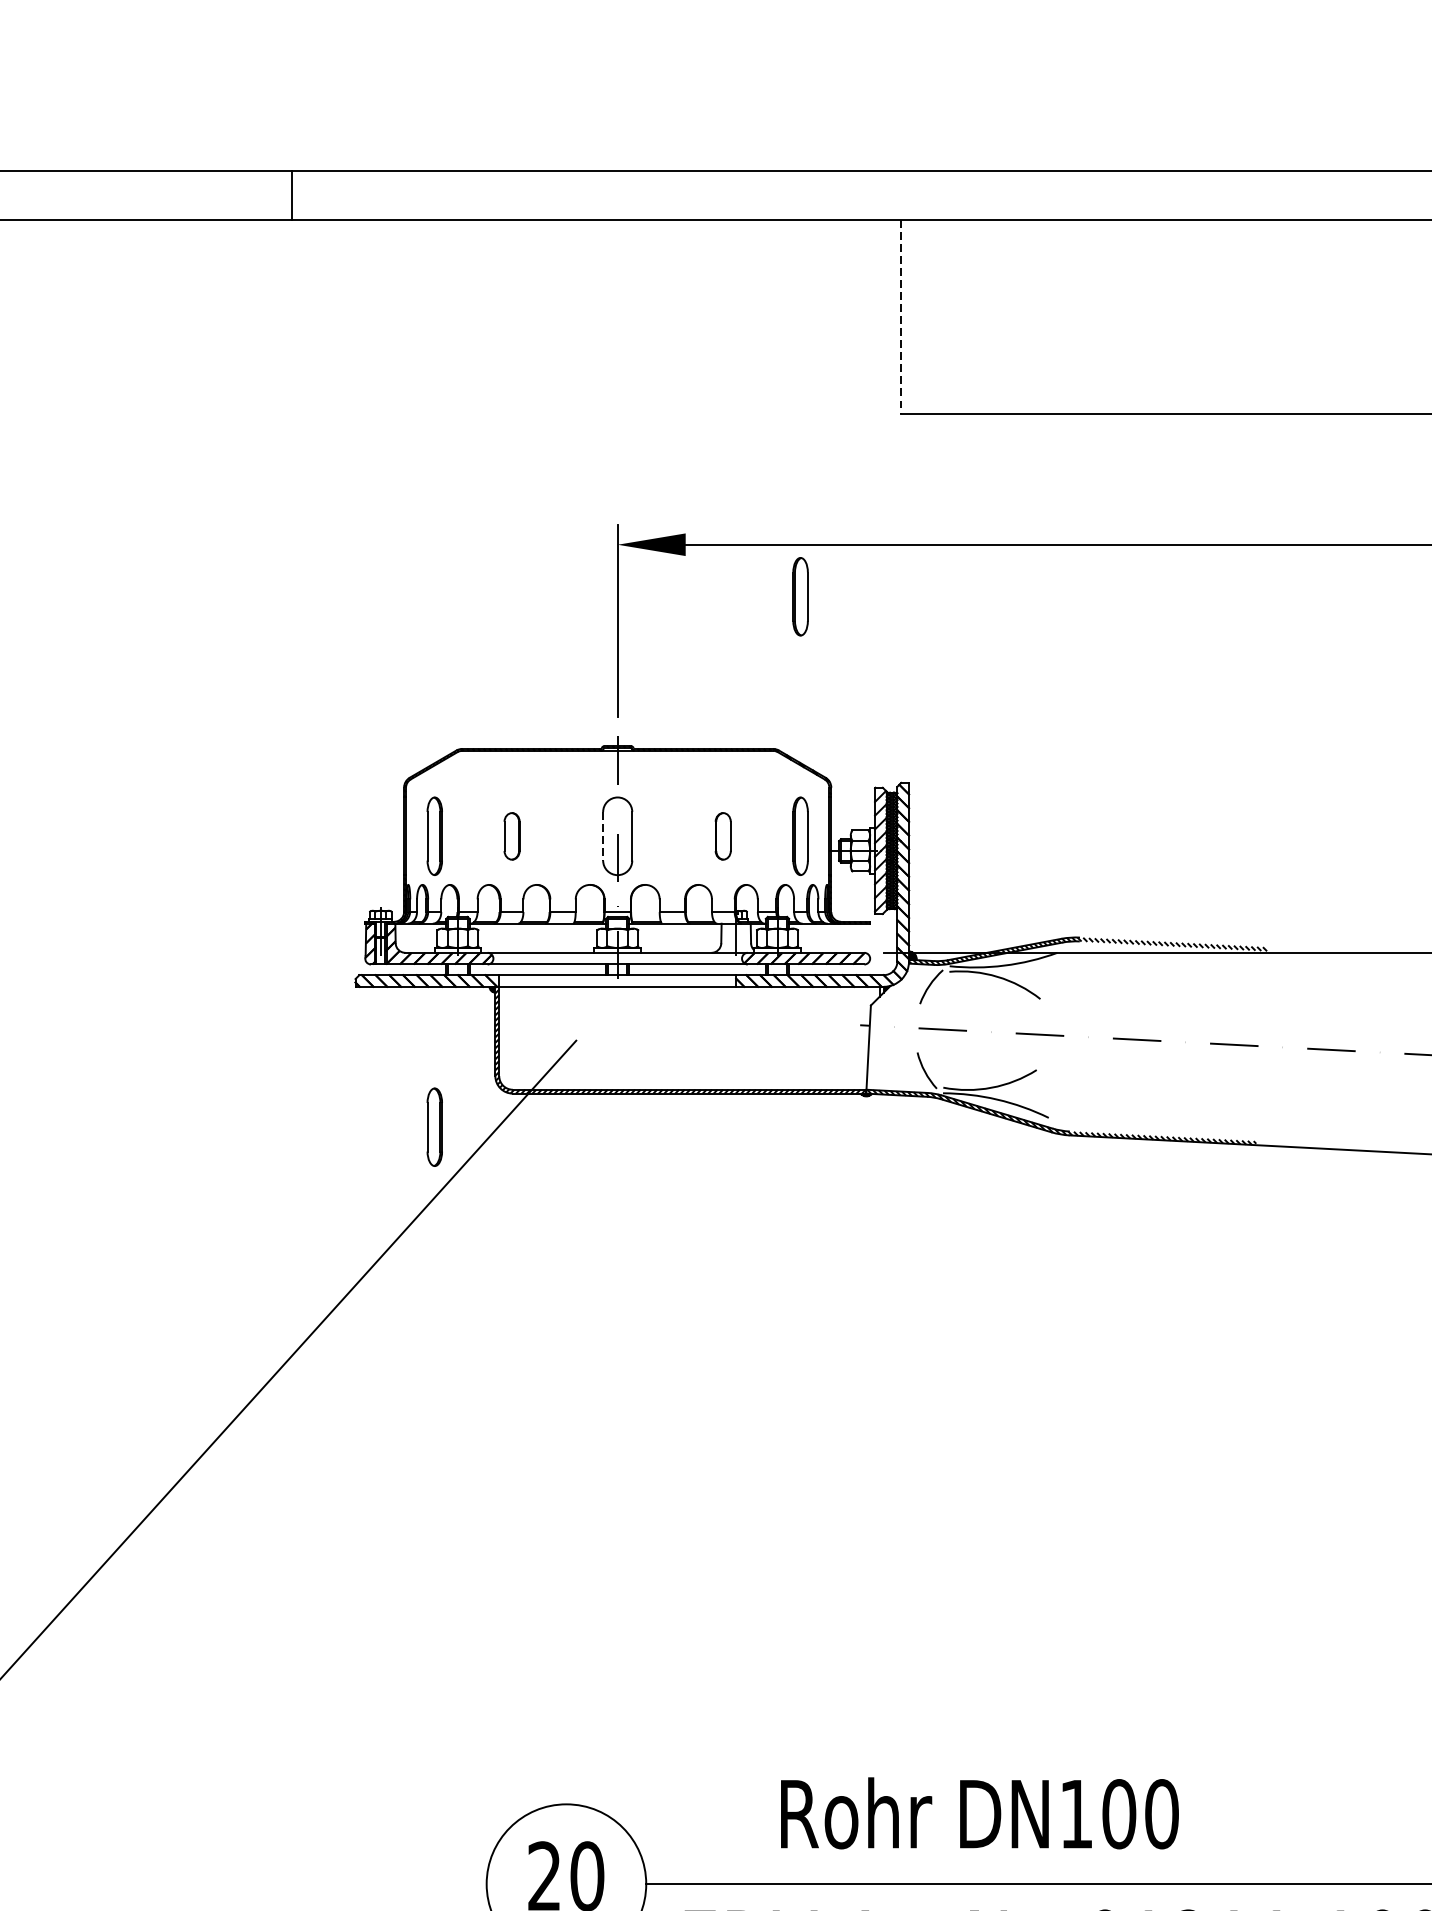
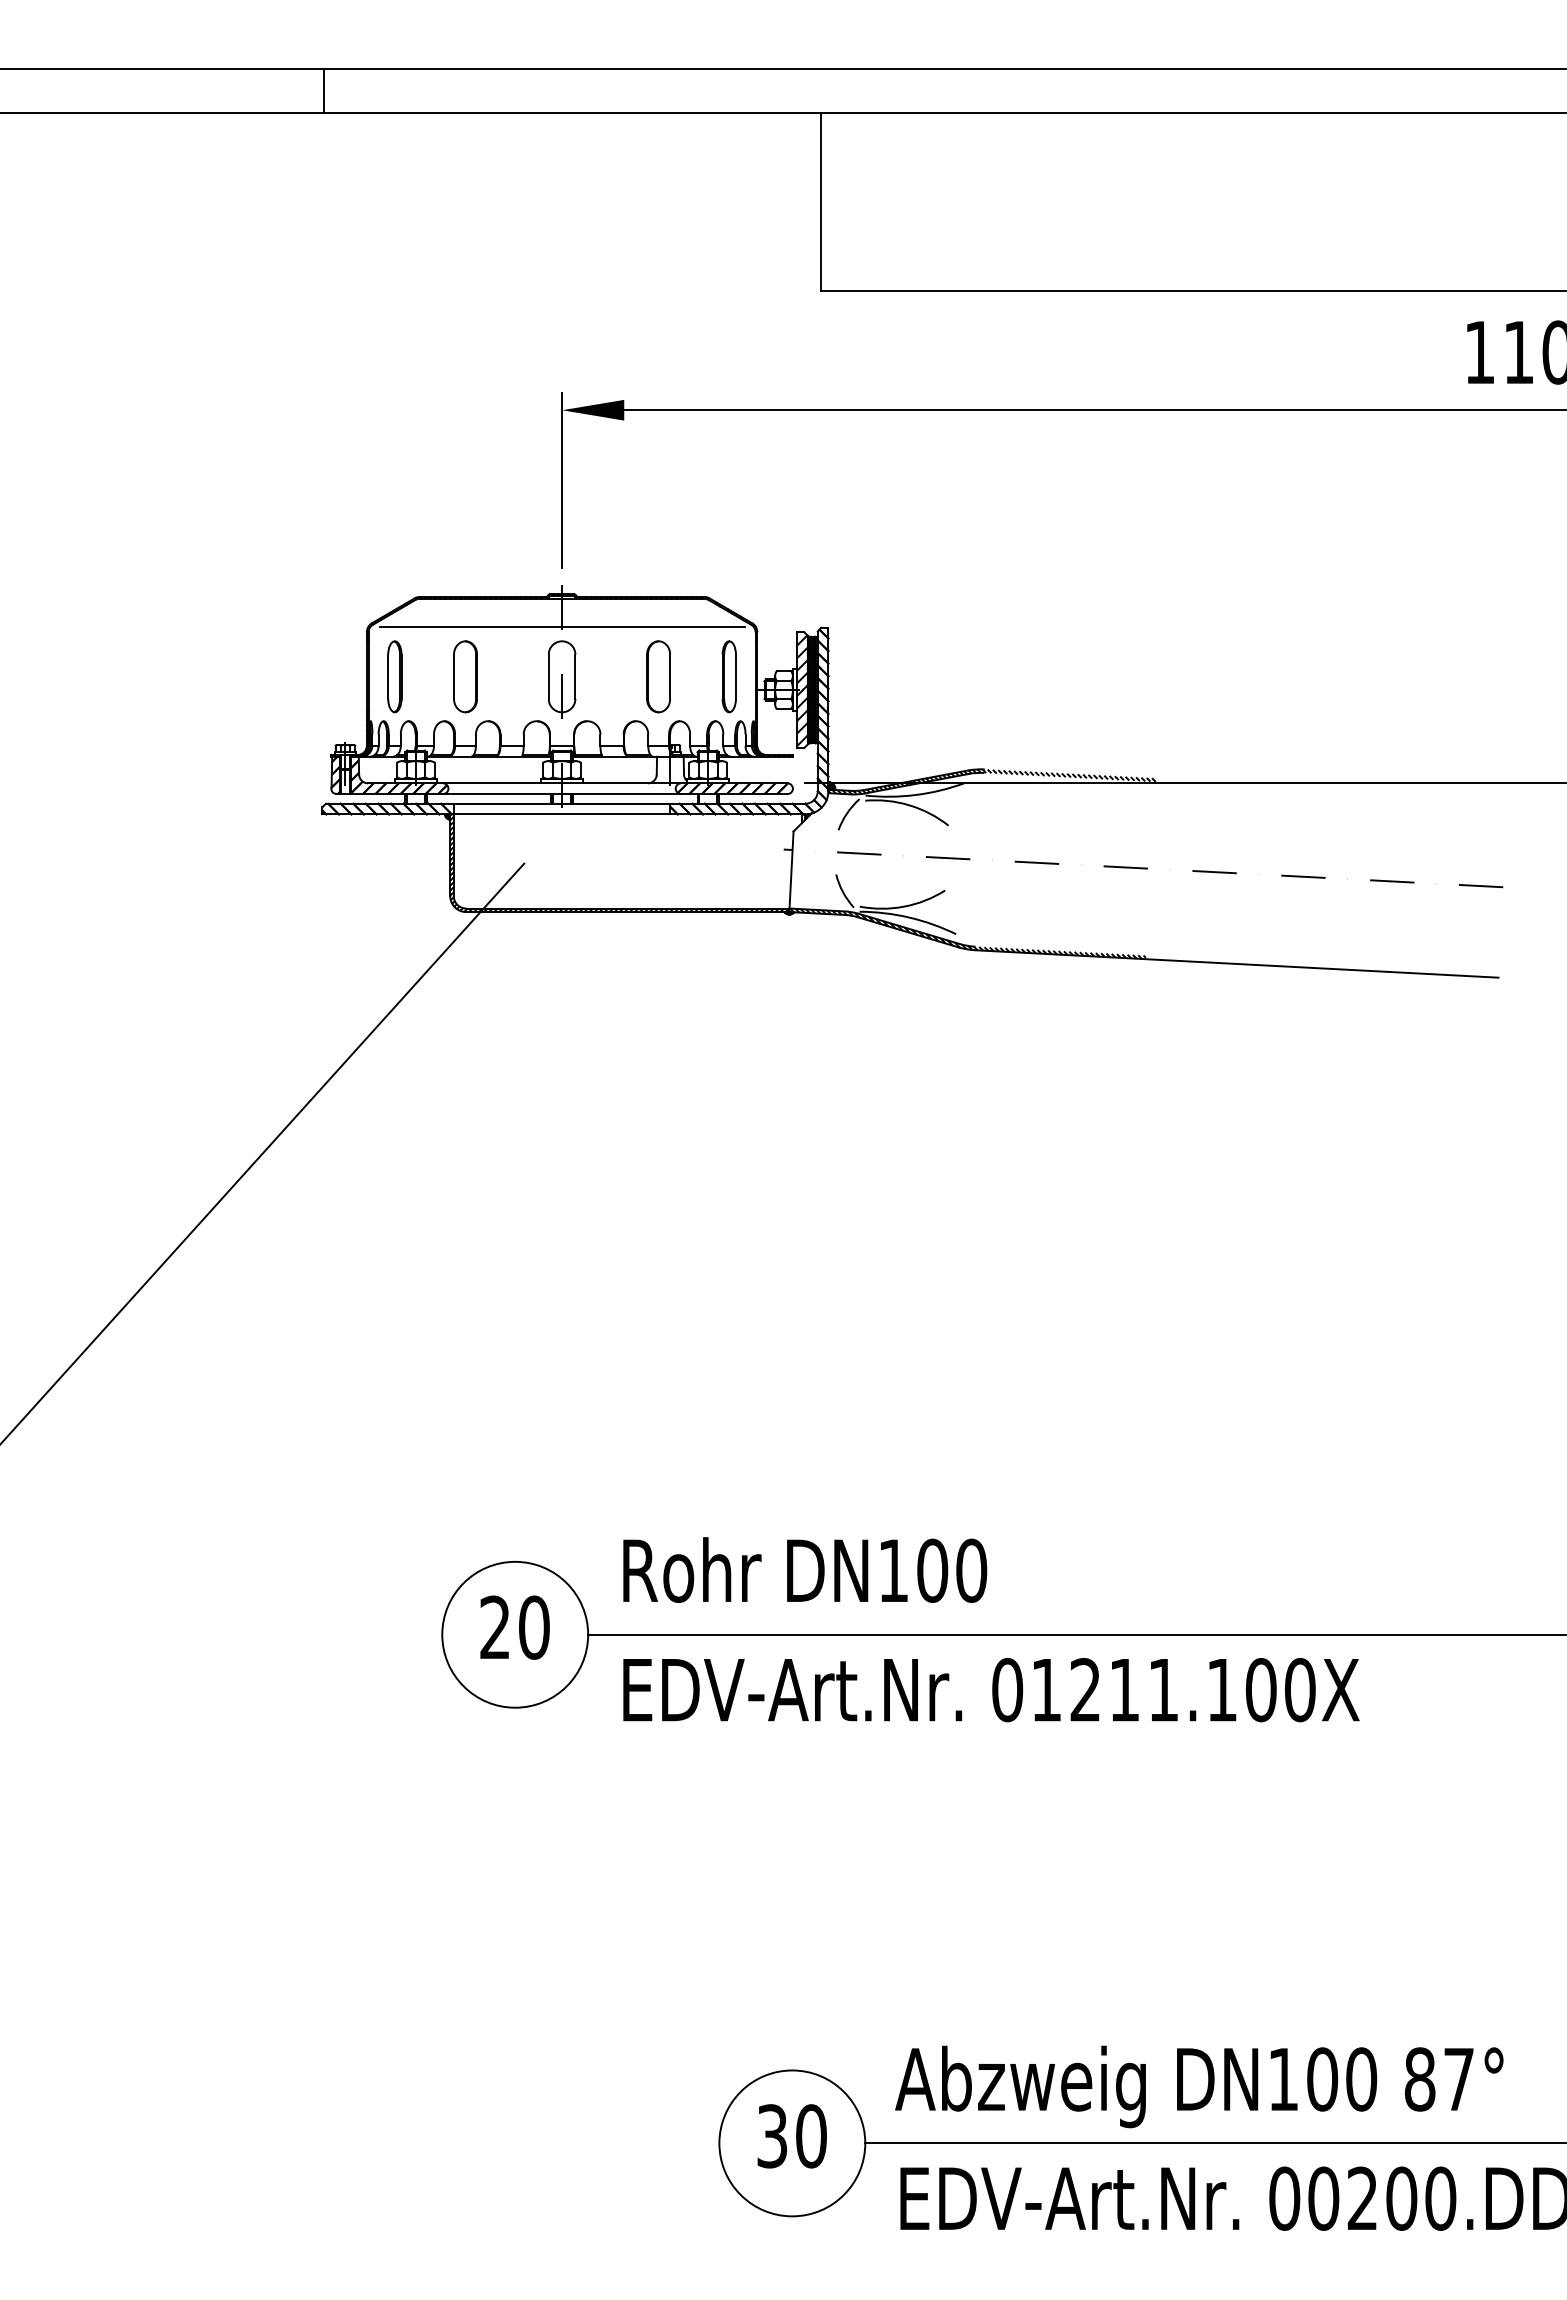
line: (292, 196) -> (324, 91), moved
line: (900, 317) -> (820, 202), dashed -> solid
part: (799, 596) -> (728, 457), removed
line: (618, 782) -> (562, 627), added
part: (512, 835) -> (465, 676), size x1.67
part: (723, 835) -> (658, 676), size x1.67
line: (602, 837) -> (548, 677), dashed -> solid
part: (434, 1126) -> (394, 942), removed
text: (980, 1812) -> (805, 1569), moved

